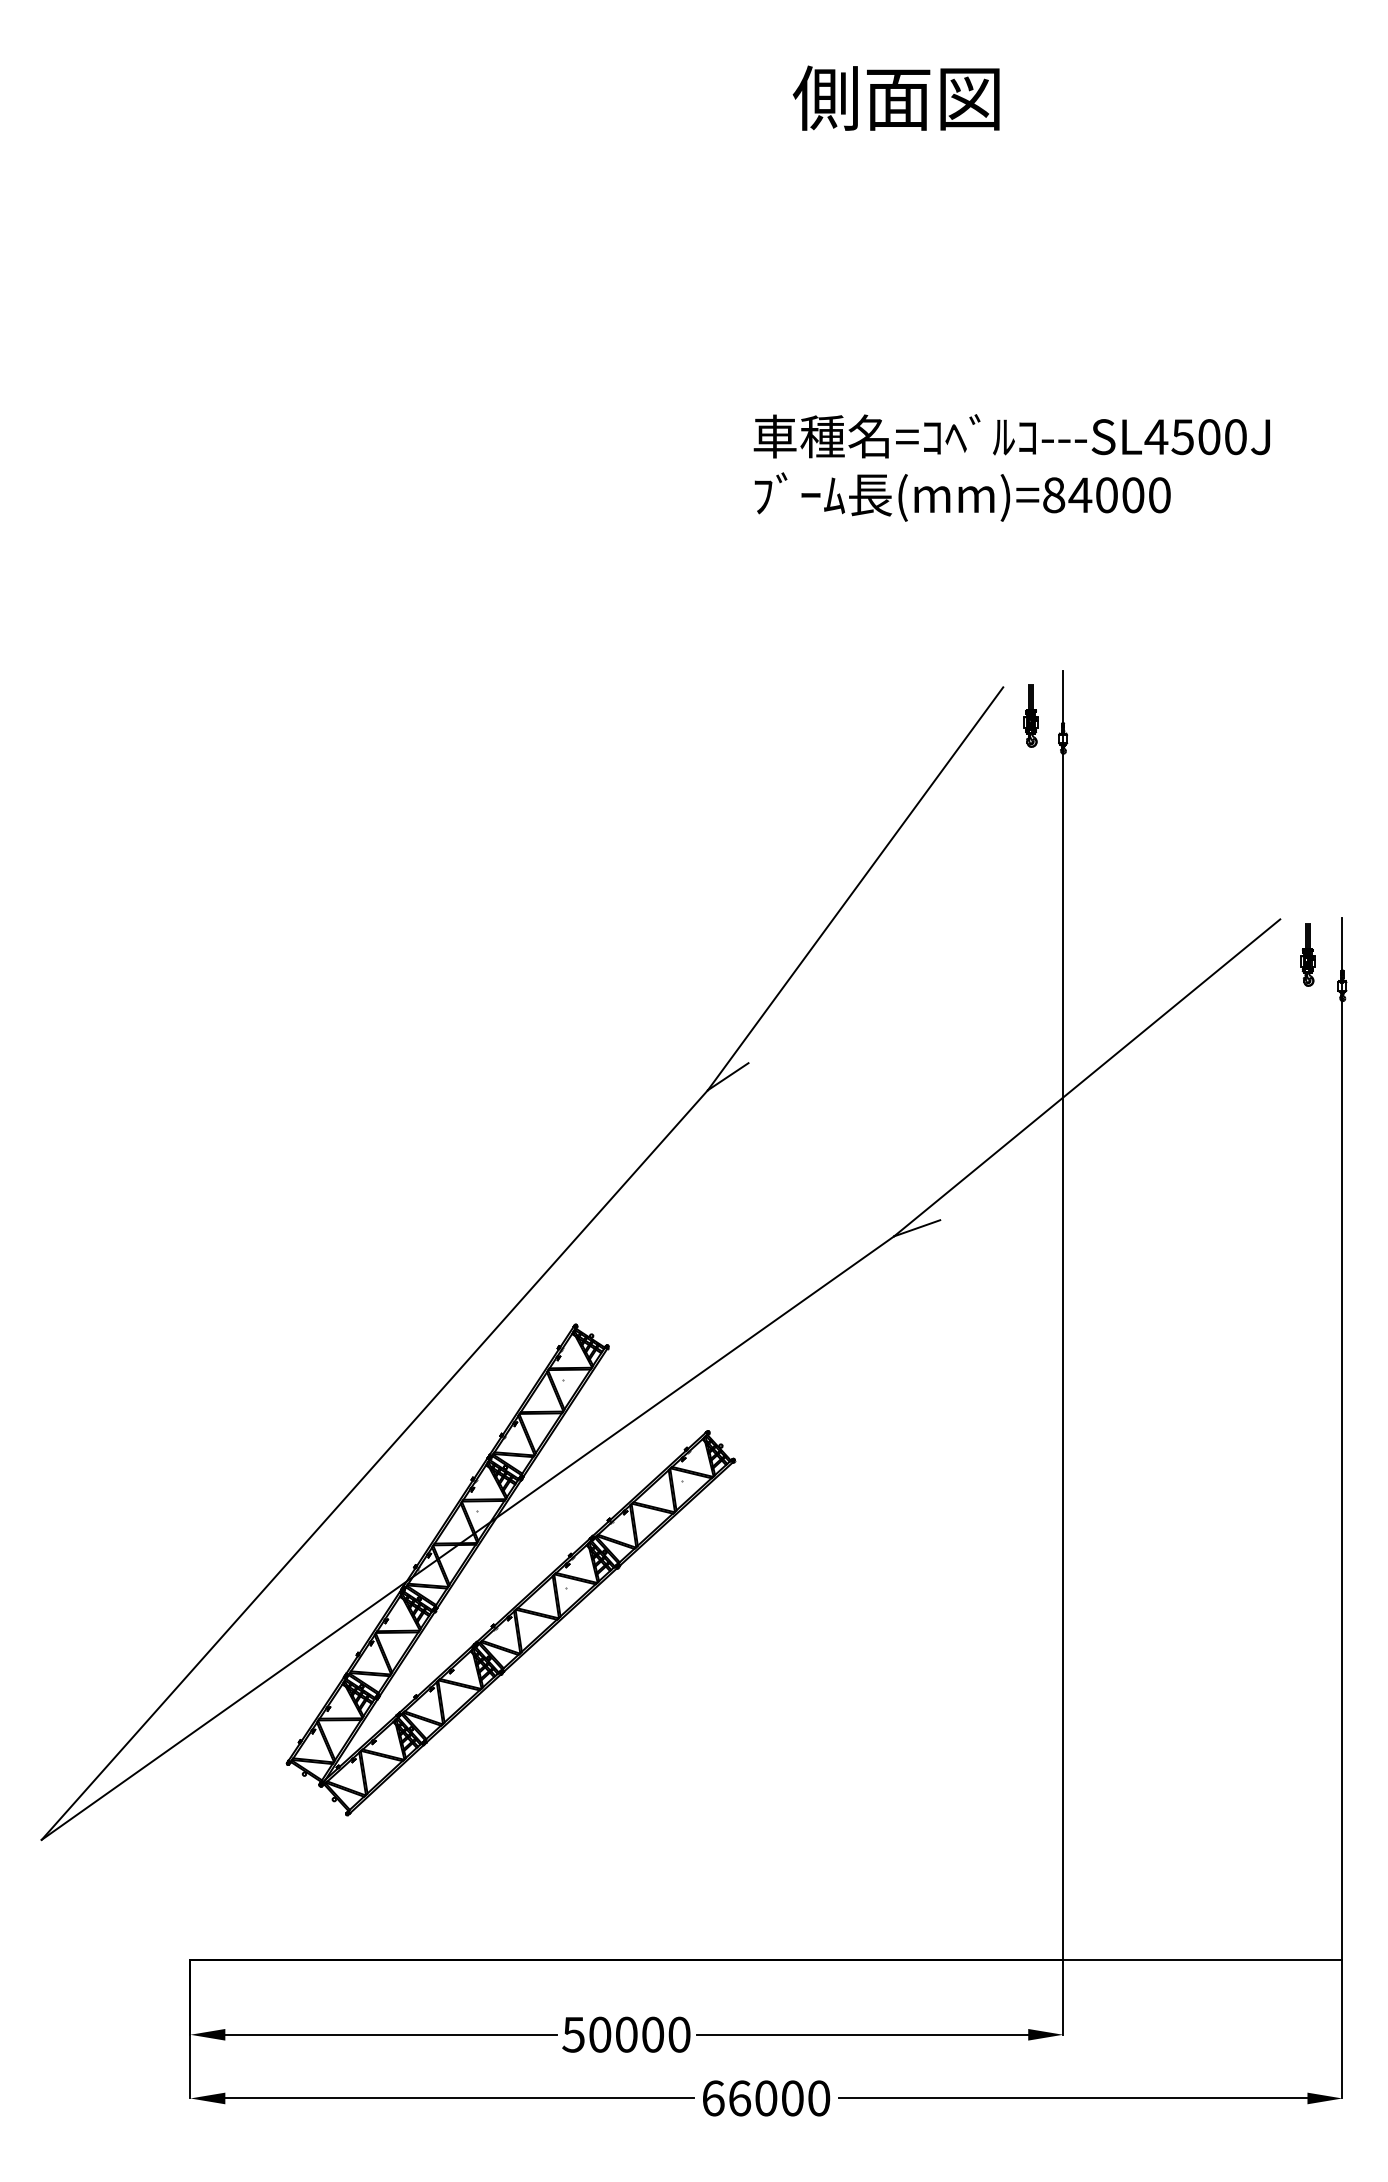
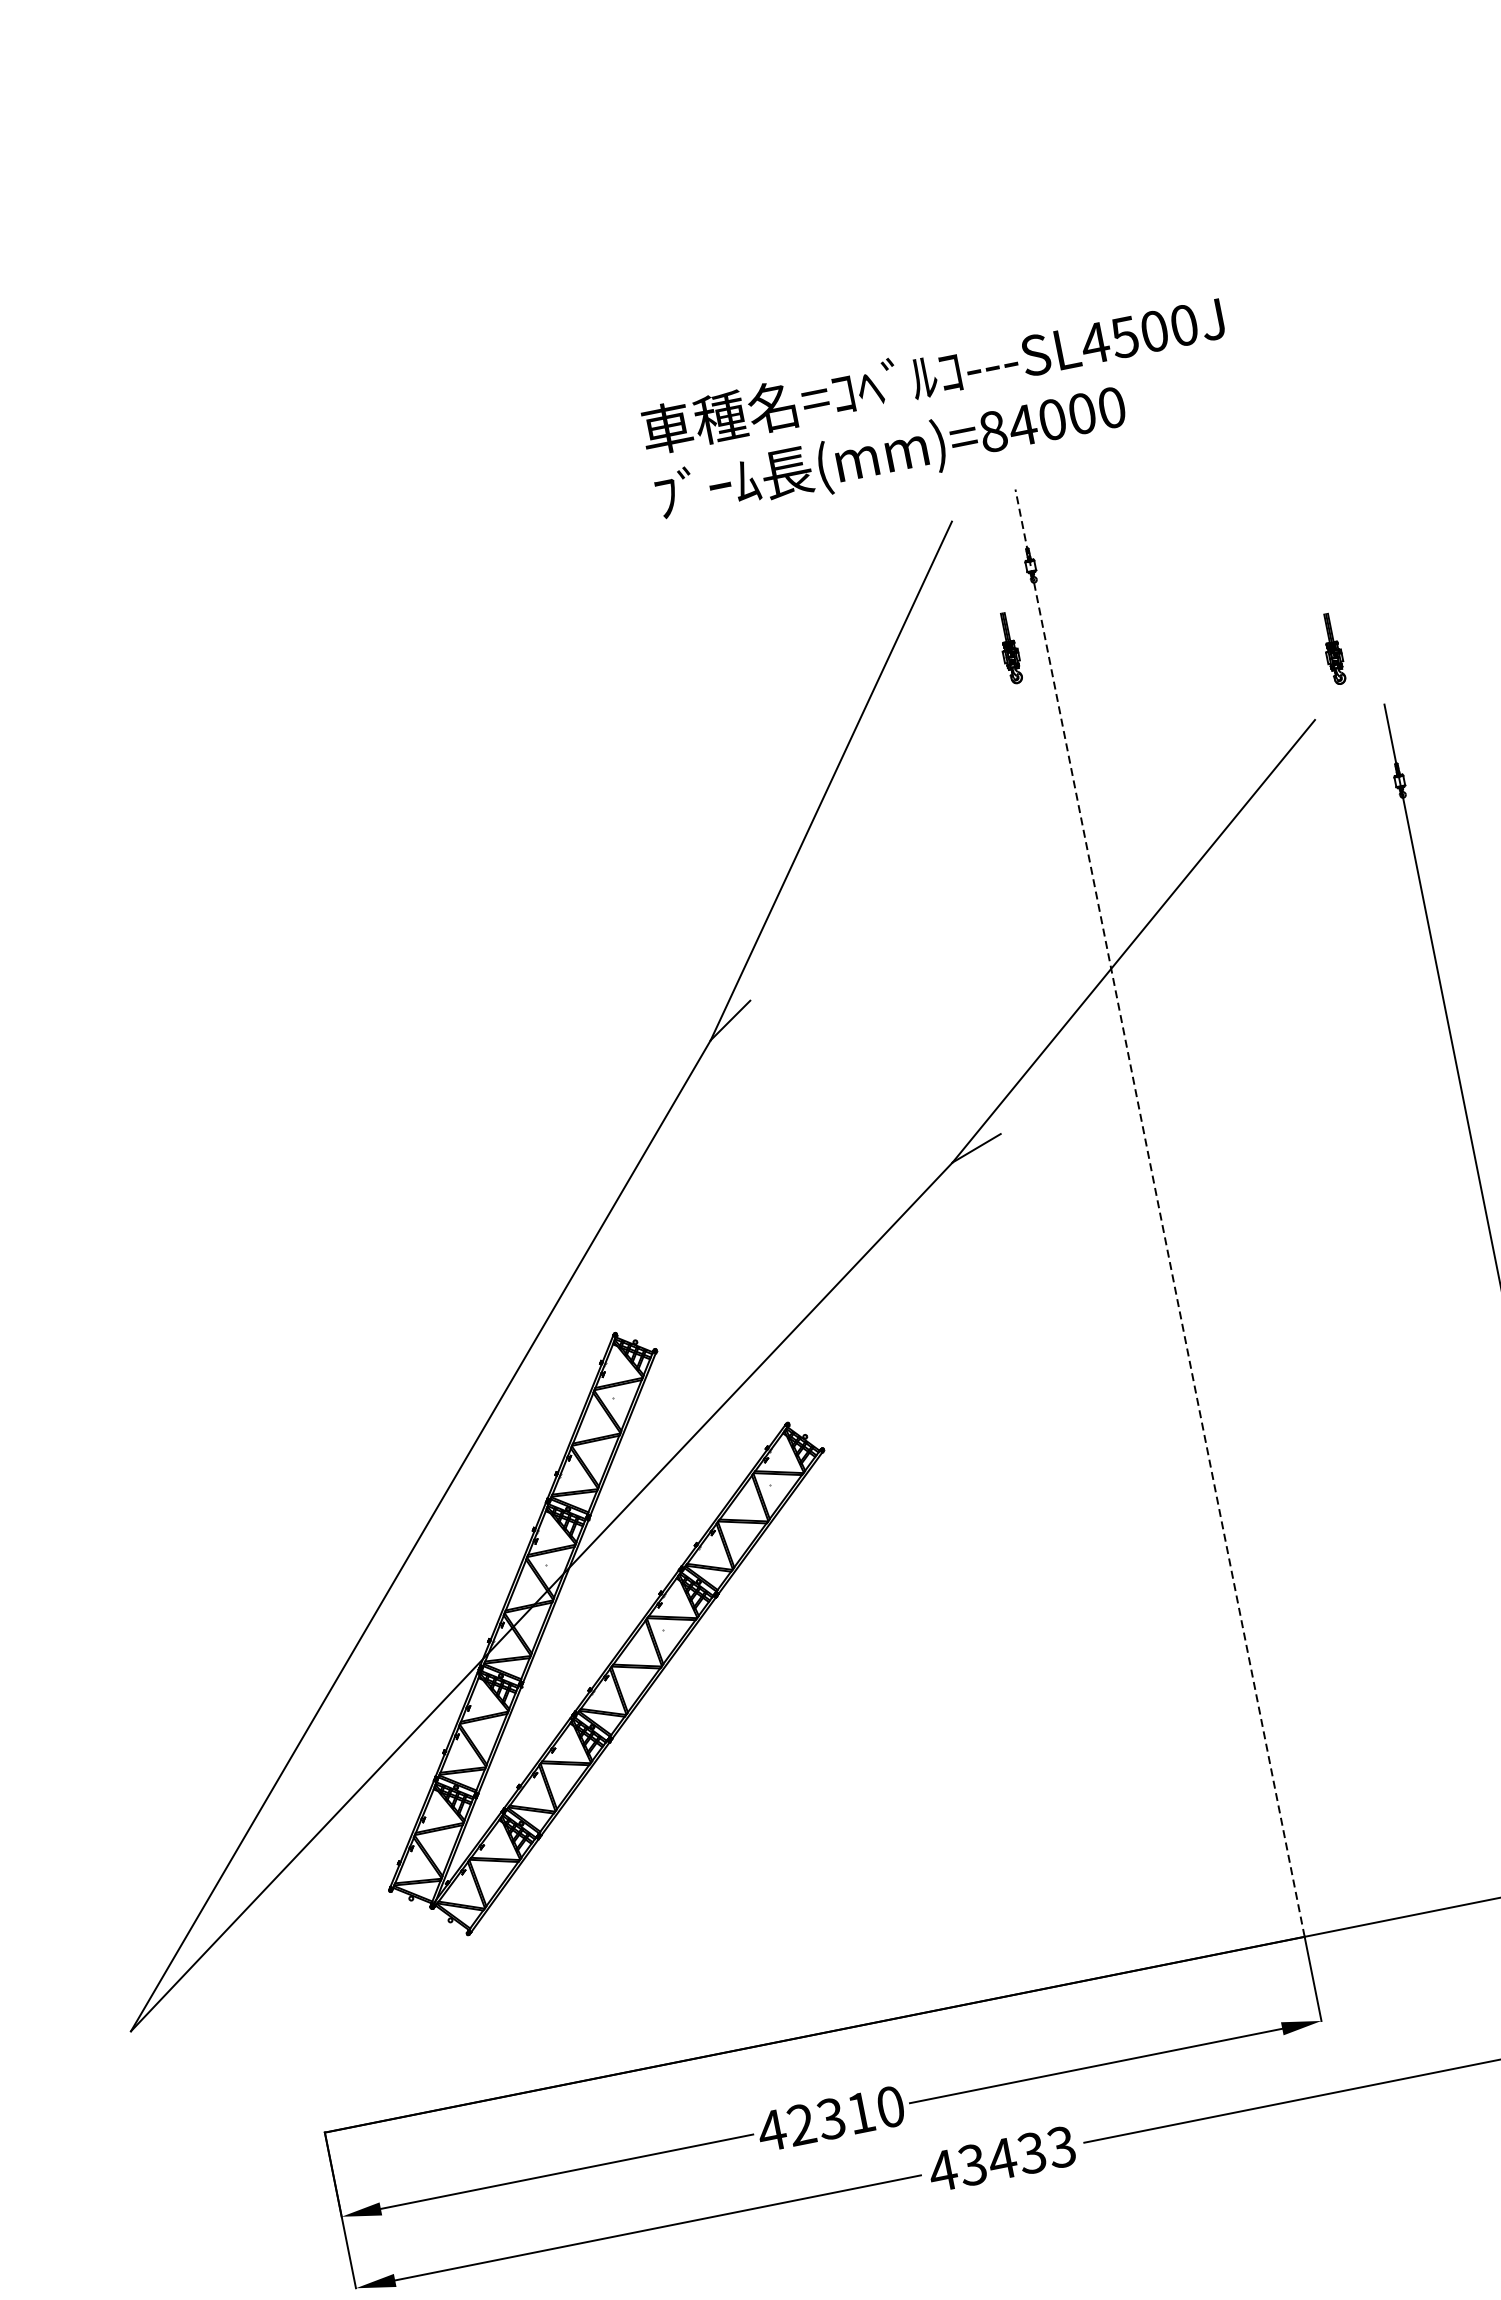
text: (1011, 467) -> (939, 409), moved
part: (1030, 715) -> (1009, 648), moved
part: (1307, 954) -> (1332, 648), moved
line: (1063, 1315) -> (1160, 1213), solid -> dashed
text: (612, 2034) -> (815, 2121), 50000 -> 42310
text: (765, 2098) -> (1001, 2159), 66000 -> 43433

